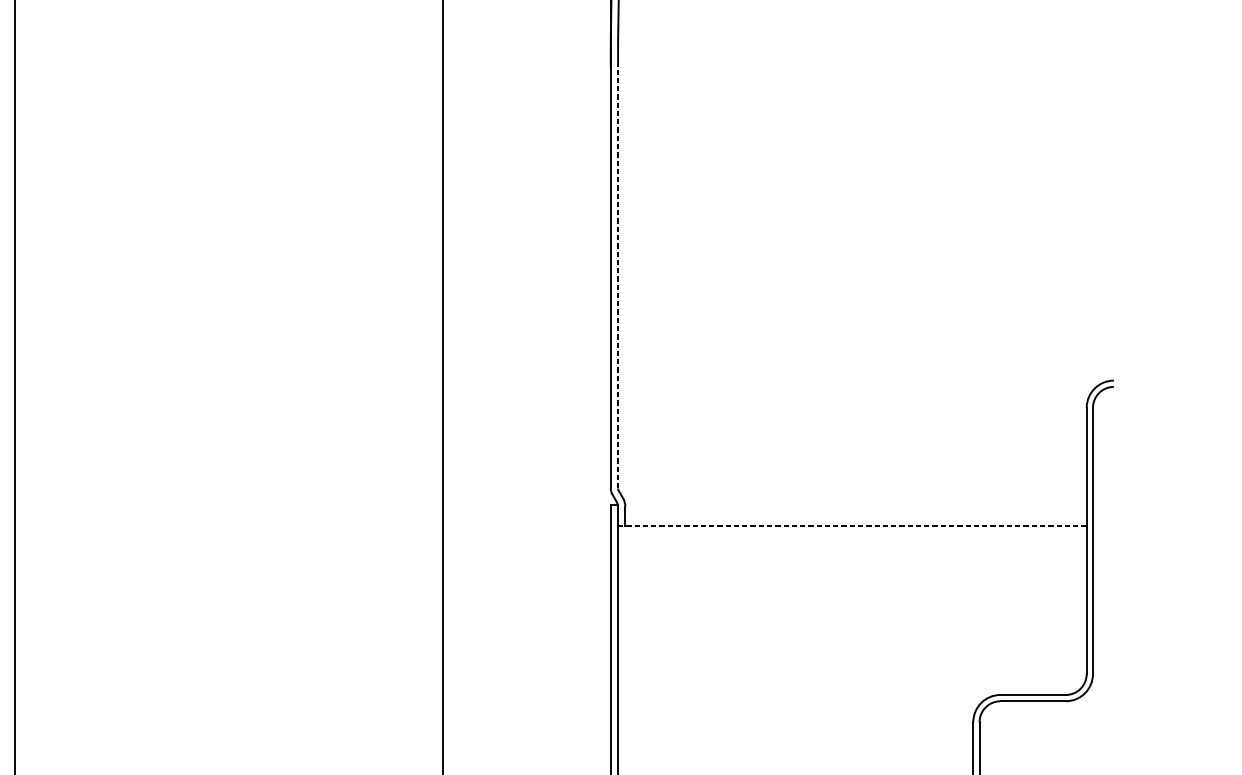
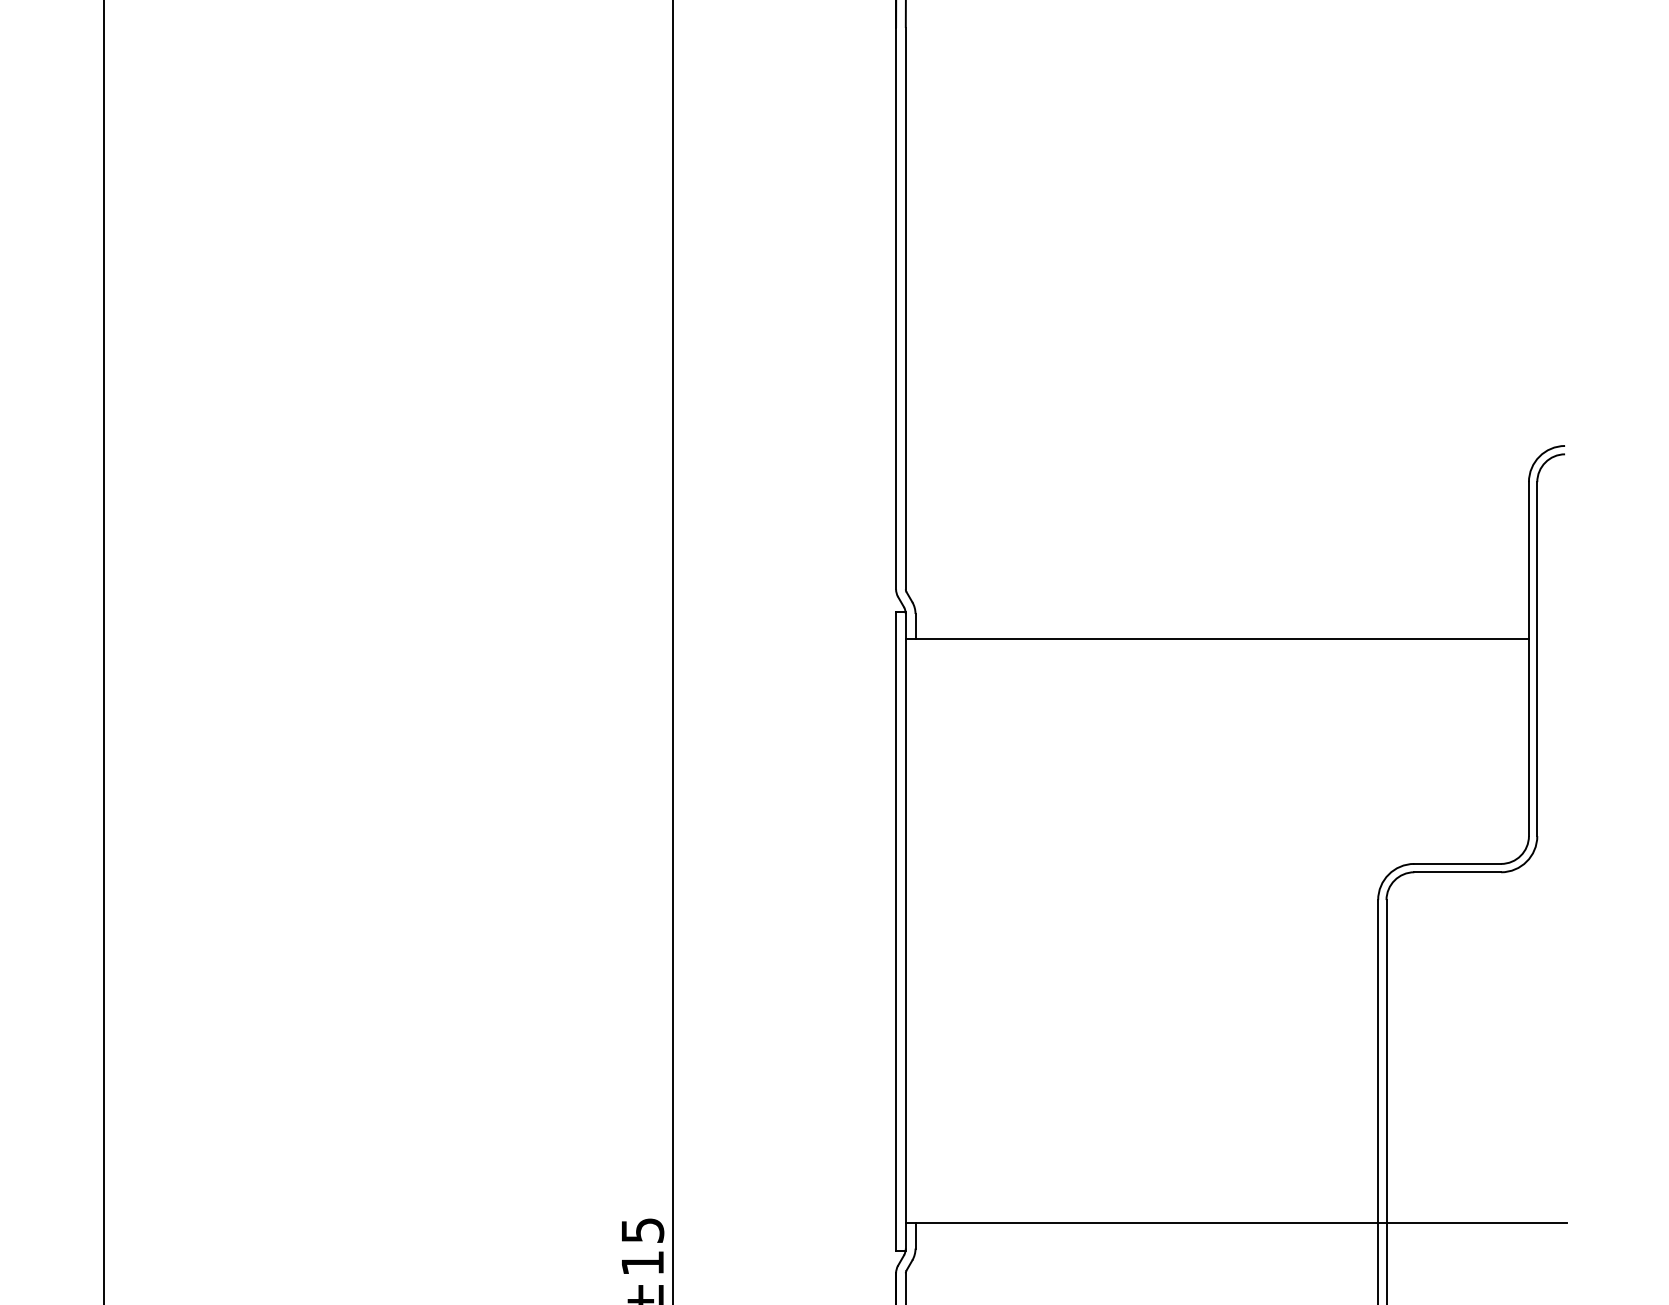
line: (617, 277) -> (905, 308), dashed -> solid
line: (852, 526) -> (1217, 639), dashed -> solid

